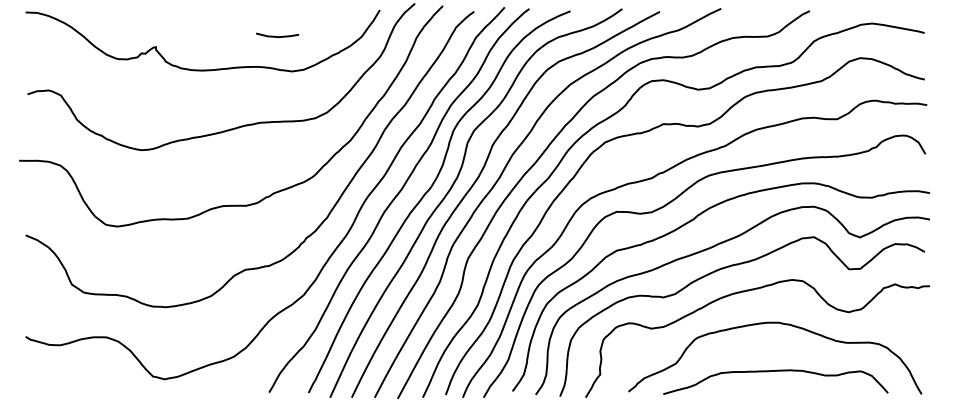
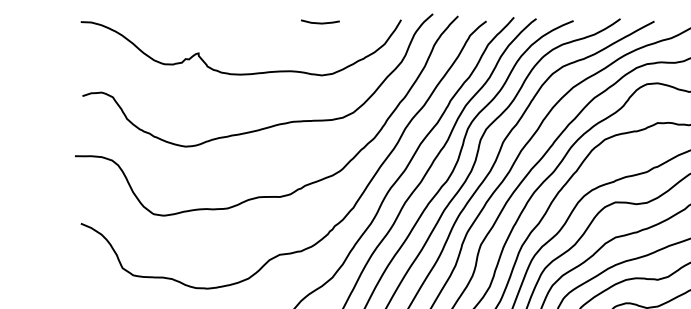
line: (277, 36) -> (320, 22), moved

